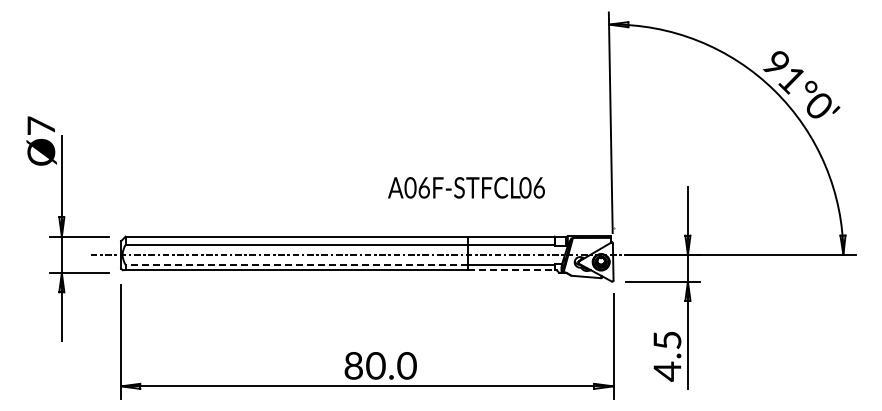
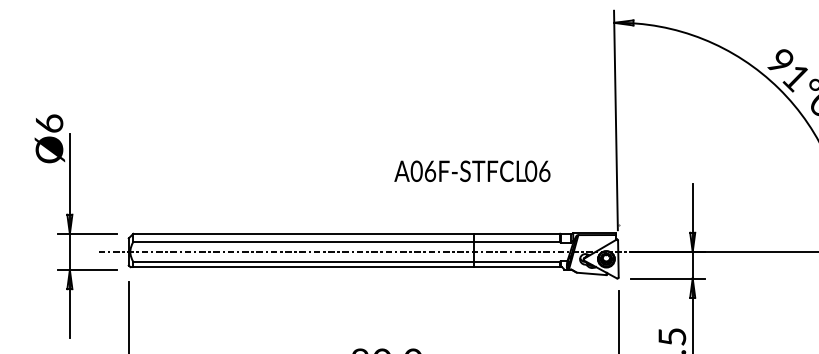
text: (41, 125) -> (49, 123), Ø7 -> Ø6
text: (466, 187) -> (472, 170), moved
line: (296, 264) -> (303, 261), dashed -> solid
line: (511, 270) -> (517, 267), dashed -> solid

